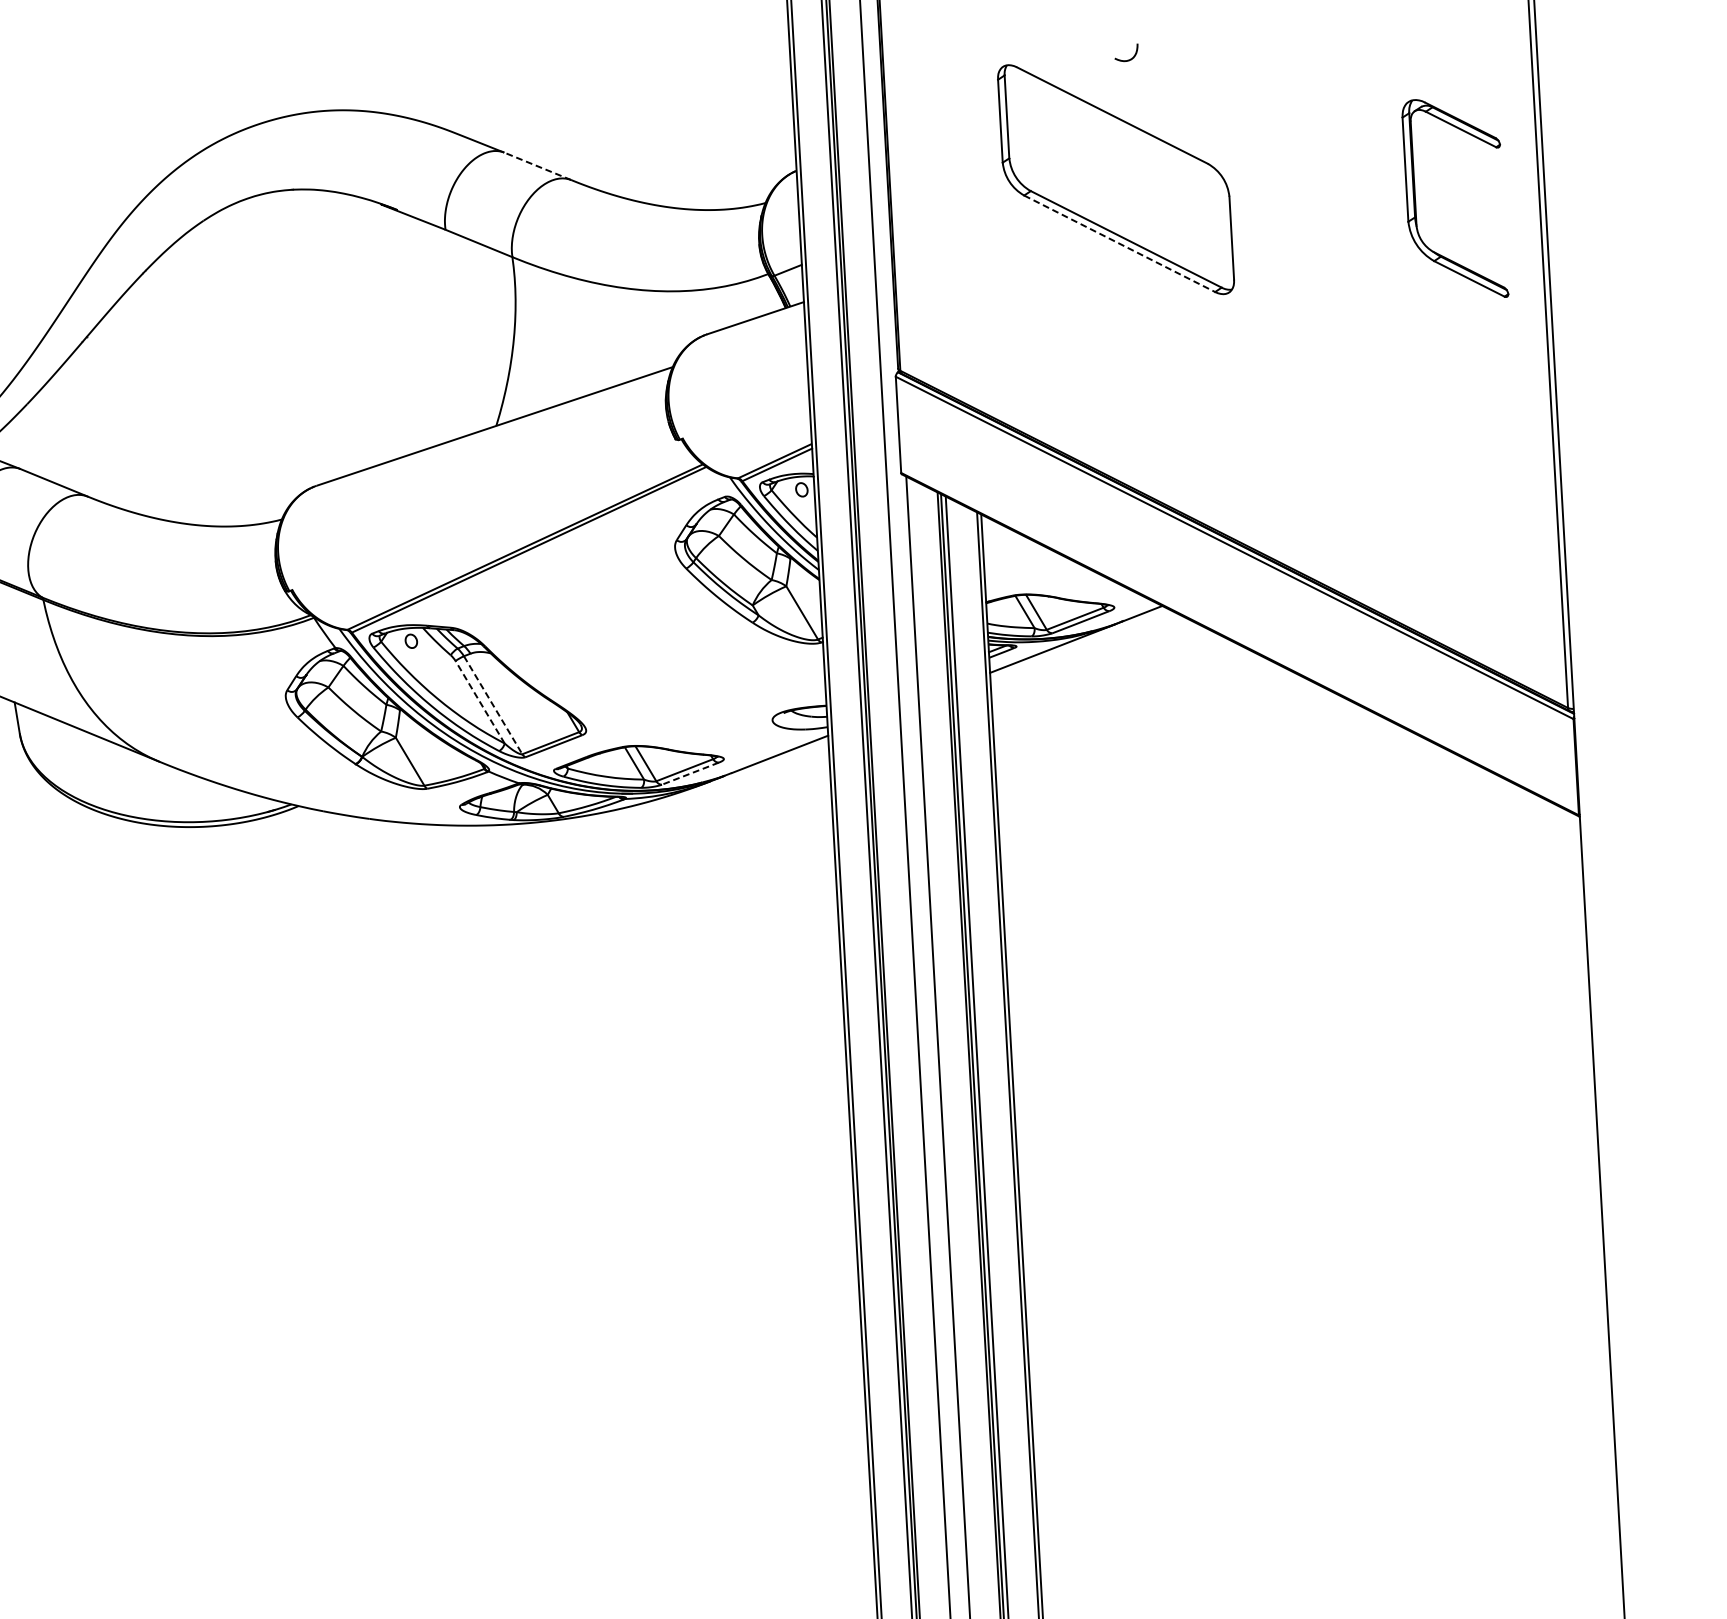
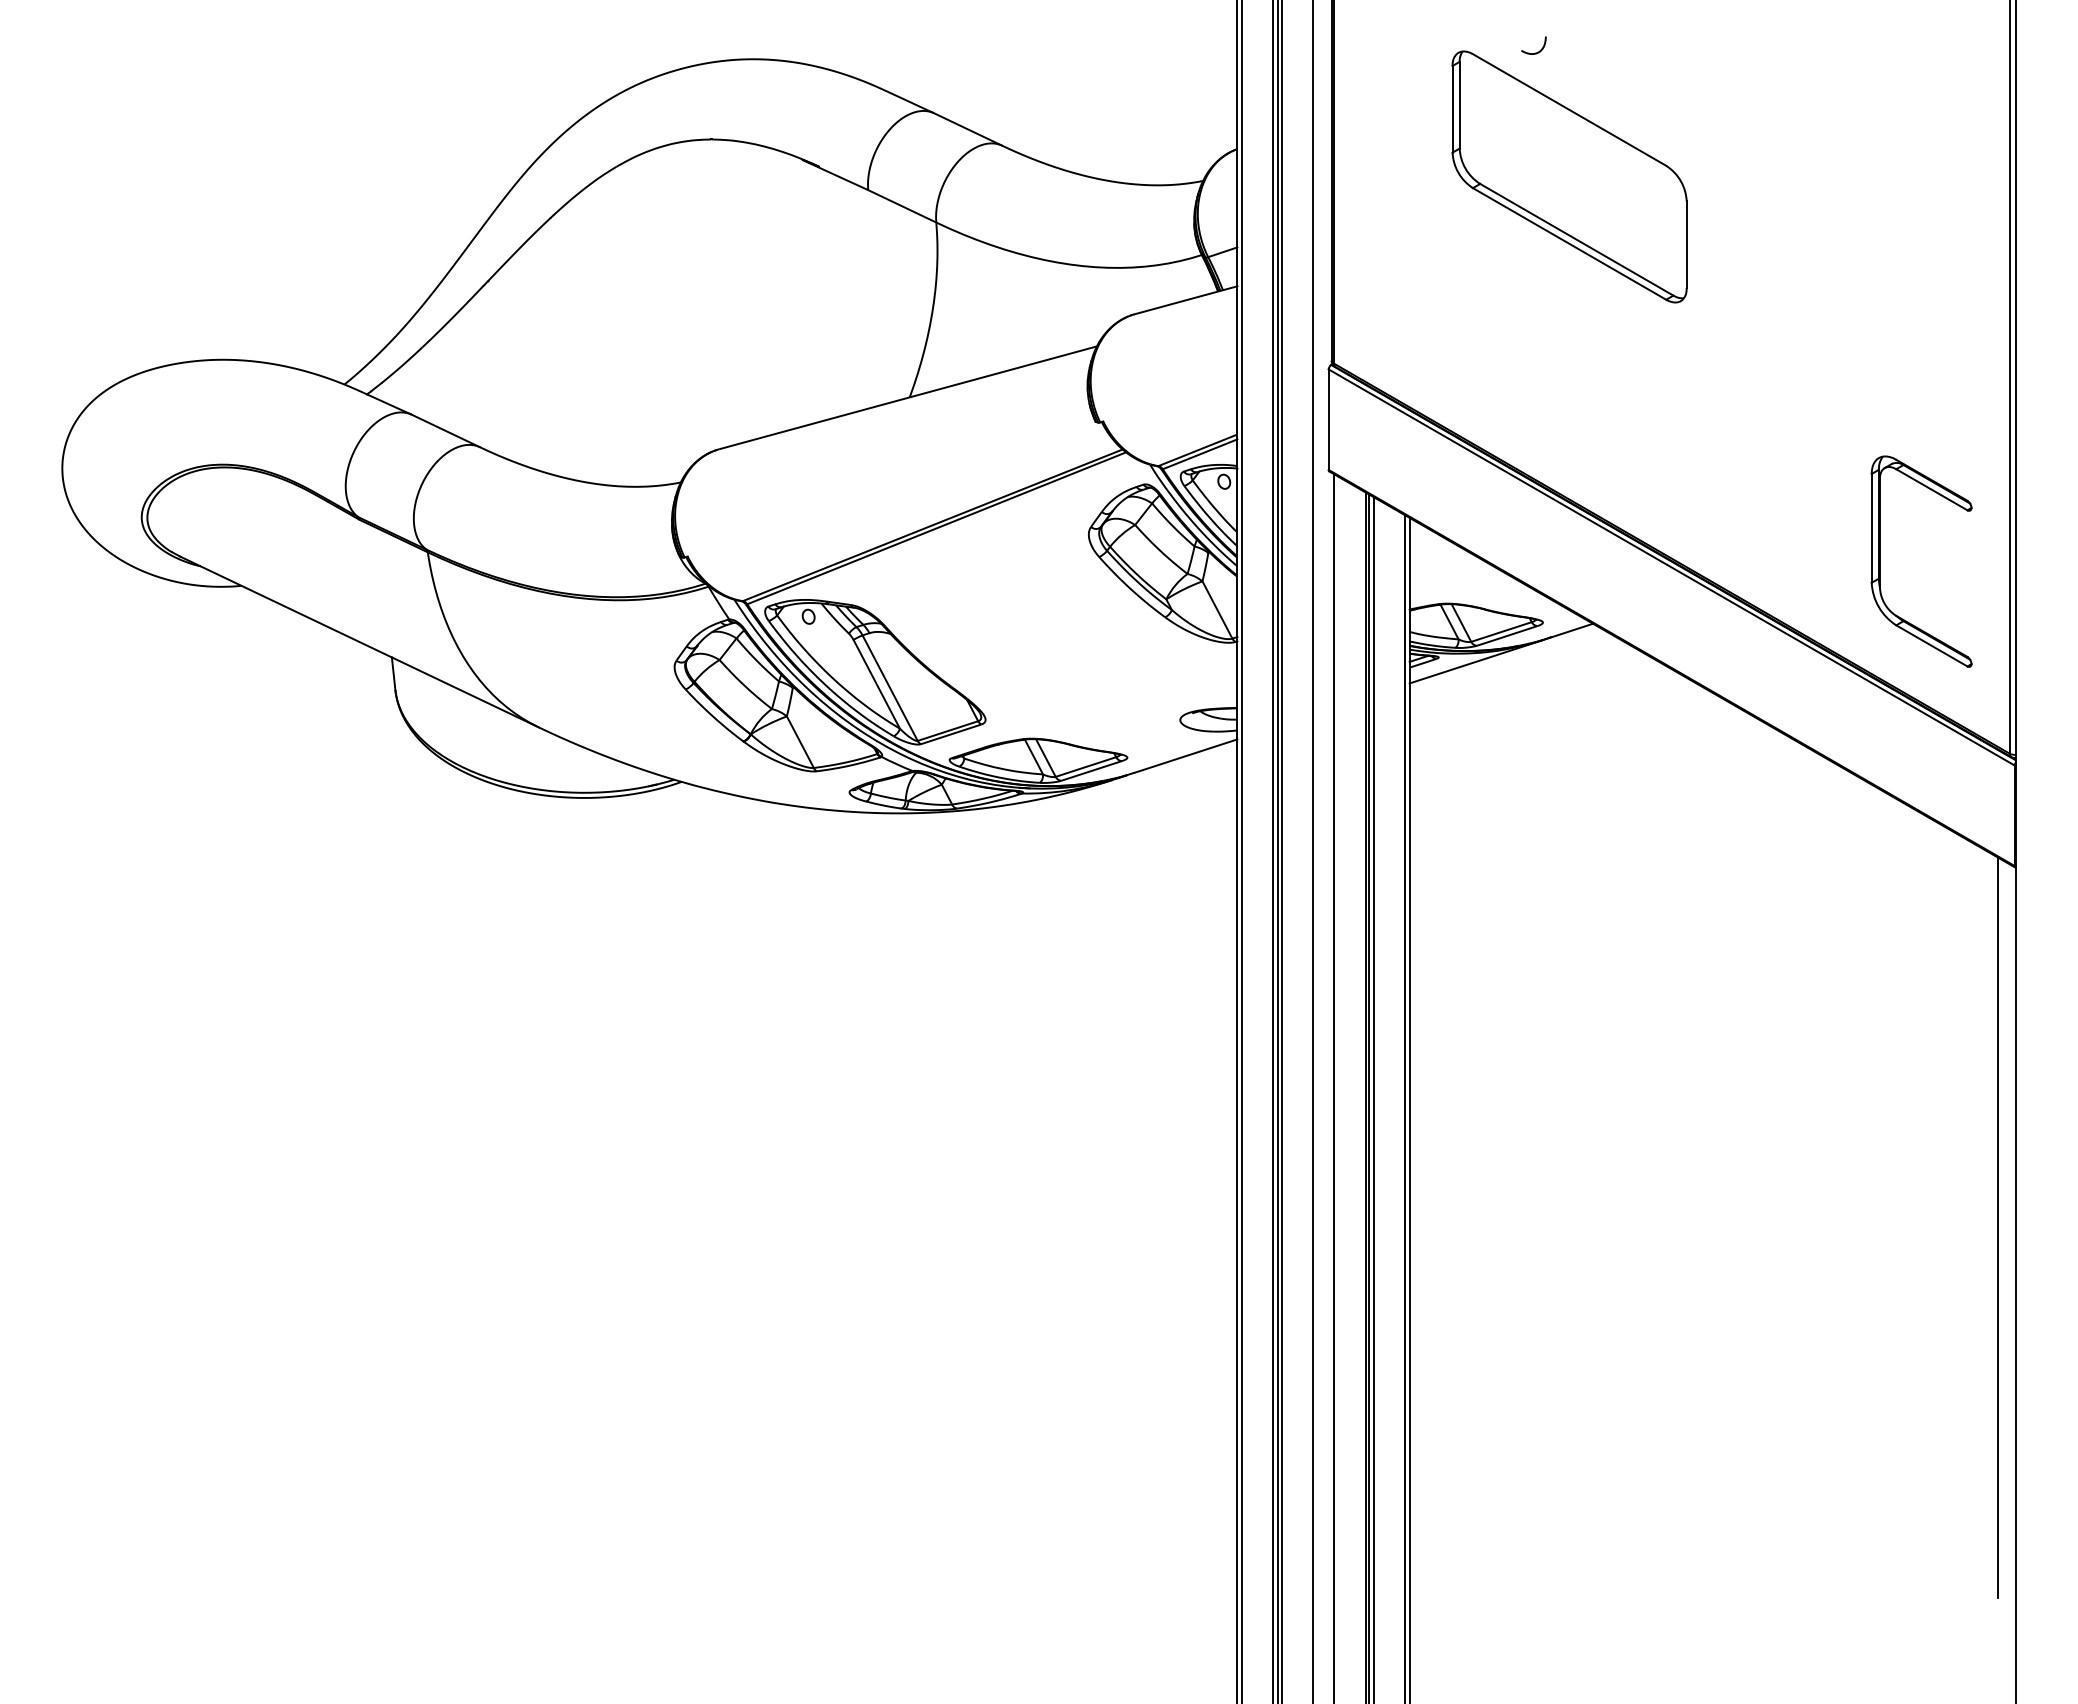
curve: (1127, 59) -> (1534, 52), moved
line: (538, 166) -> (968, 129), dashed -> solid
part: (1415, 200) -> (1880, 561), moved
line: (1119, 243) -> (1569, 243), dashed -> solid
line: (479, 701) -> (876, 683), dashed -> solid
line: (493, 705) -> (890, 688), dashed -> solid
line: (690, 774) -> (1091, 771), dashed -> solid
line: (1582, 1162) -> (1998, 1227), added

